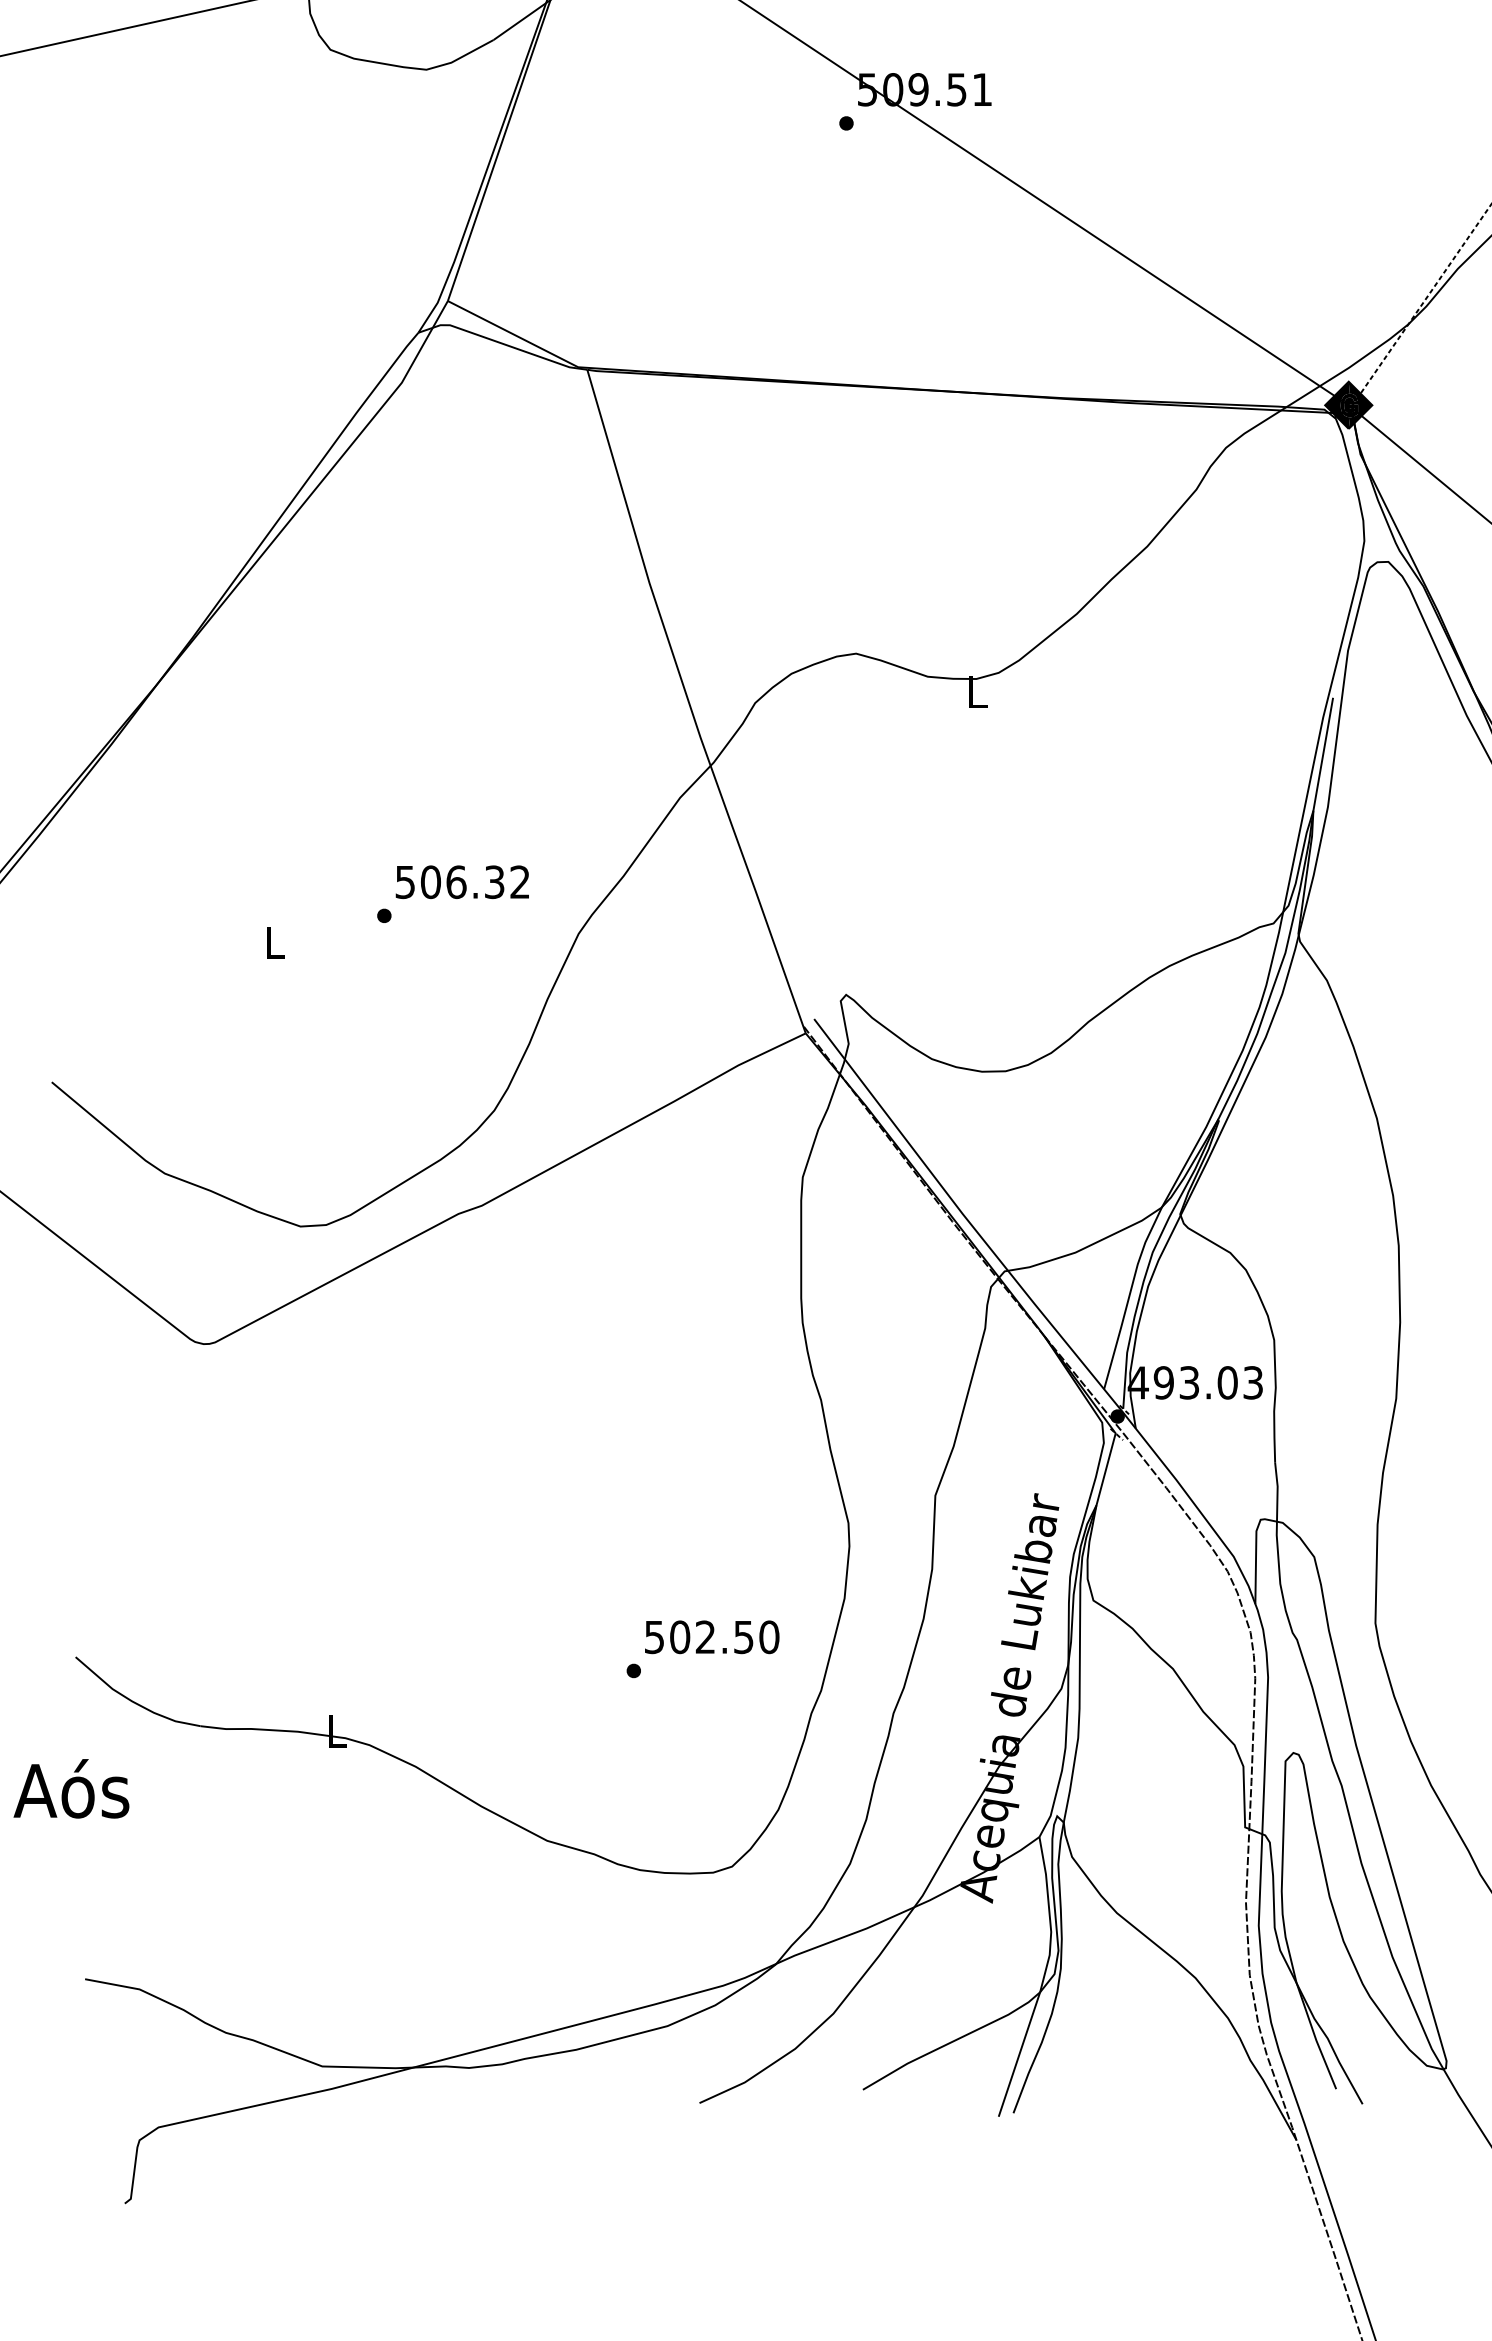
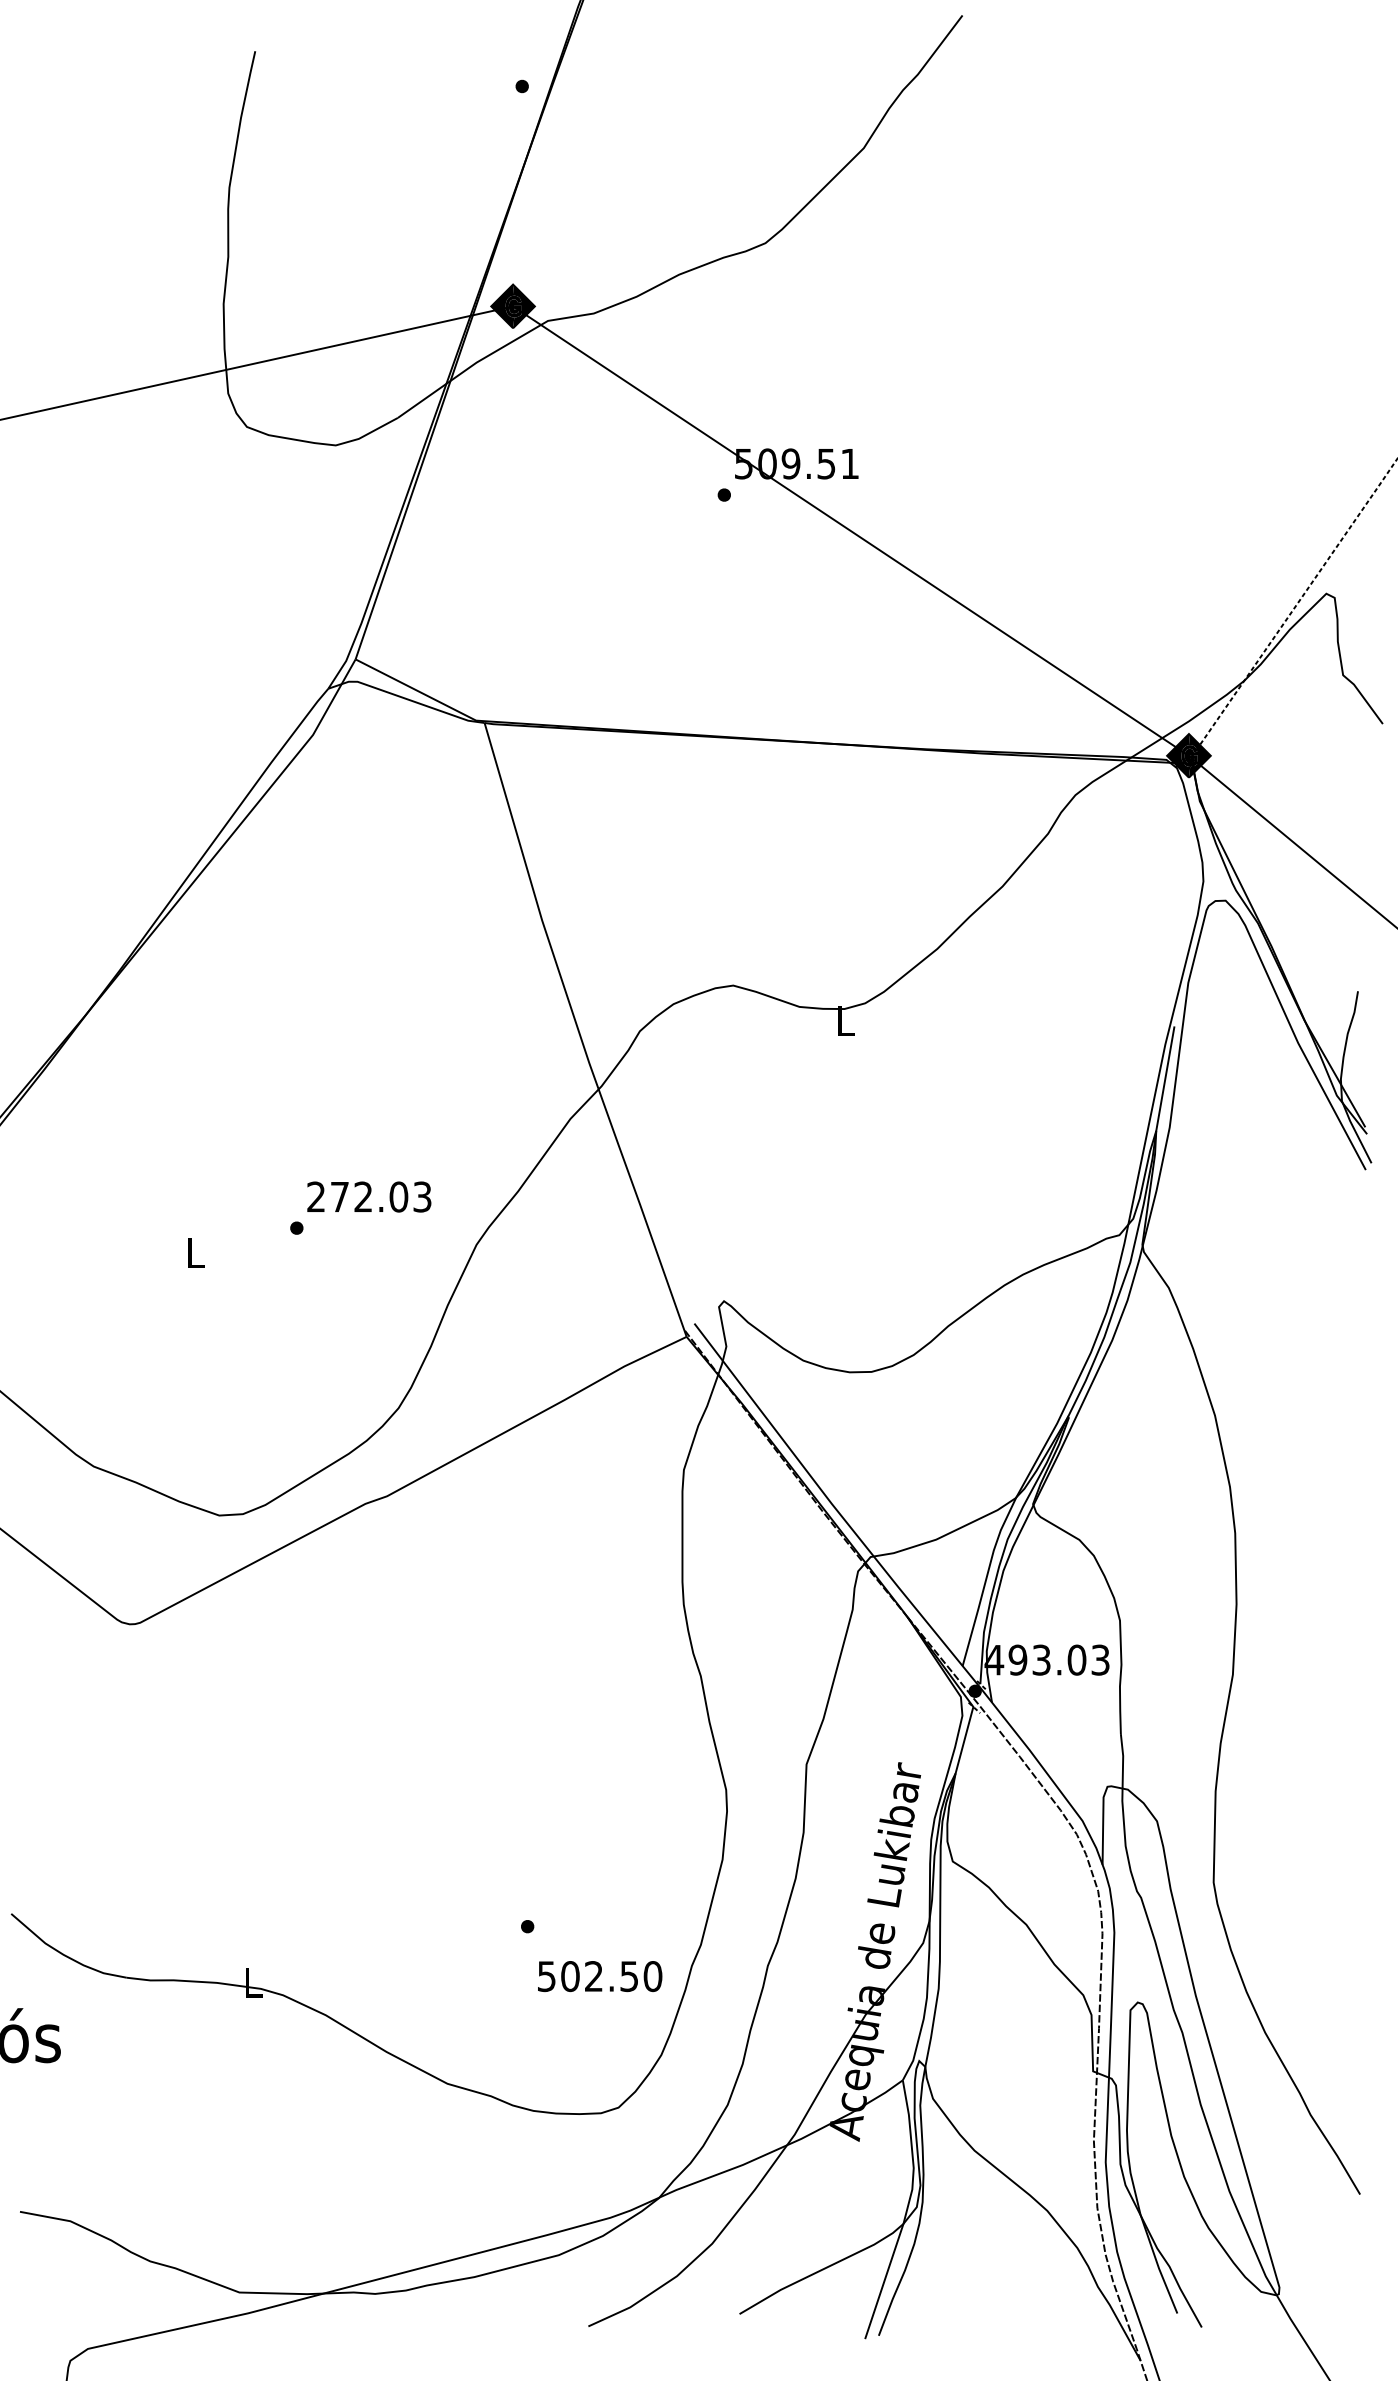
text: (462, 881) -> (369, 1196), 506.32 -> 272.03
text: (712, 1637) -> (600, 1976), moved

